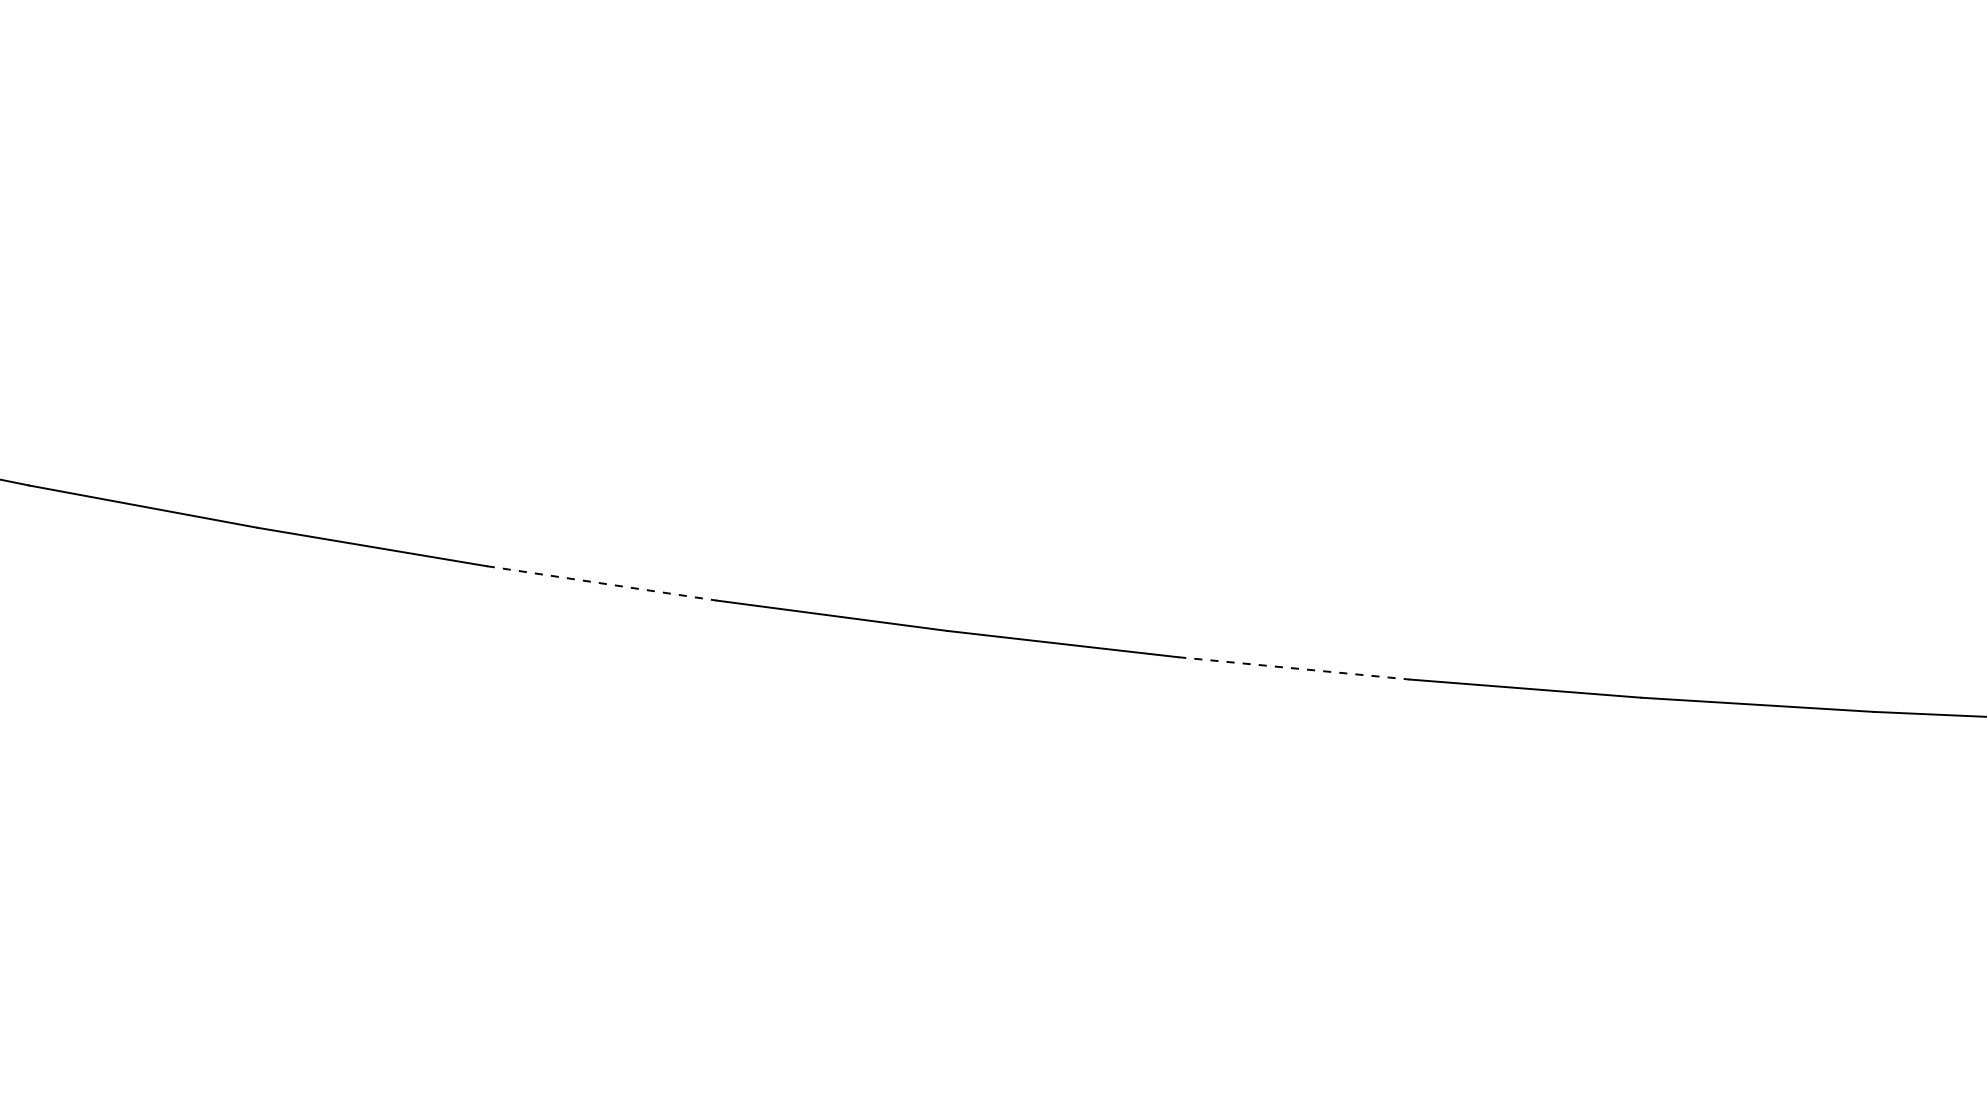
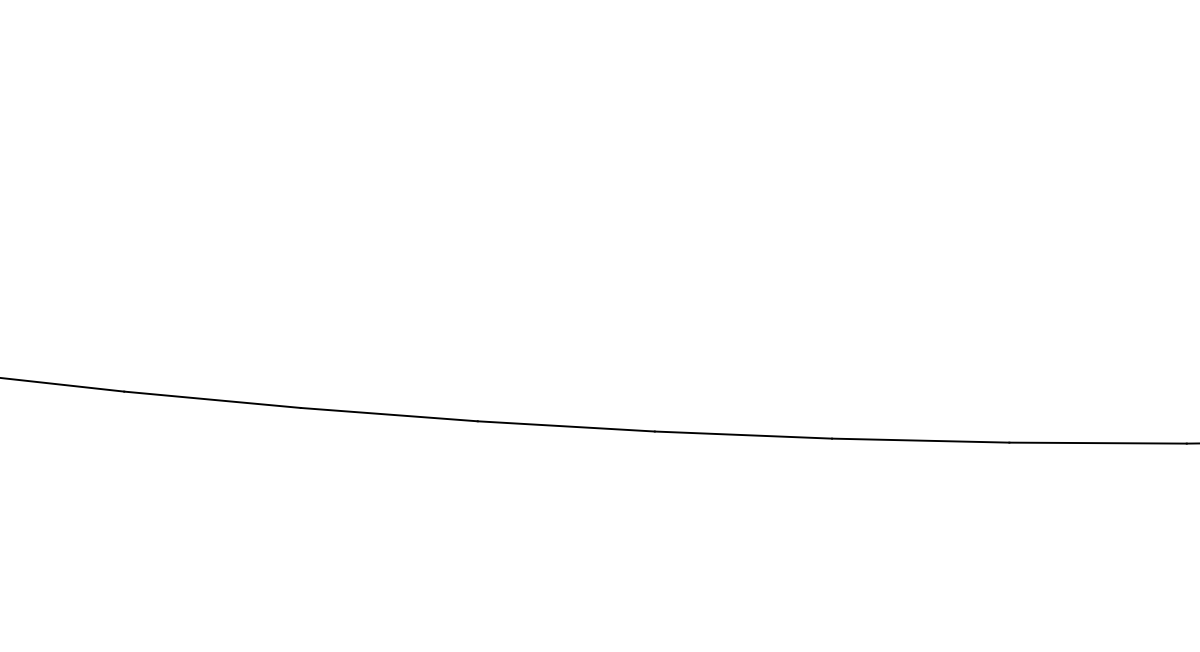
line: (602, 583) -> (566, 426), dashed -> solid
line: (1294, 668) -> (1098, 443), dashed -> solid

